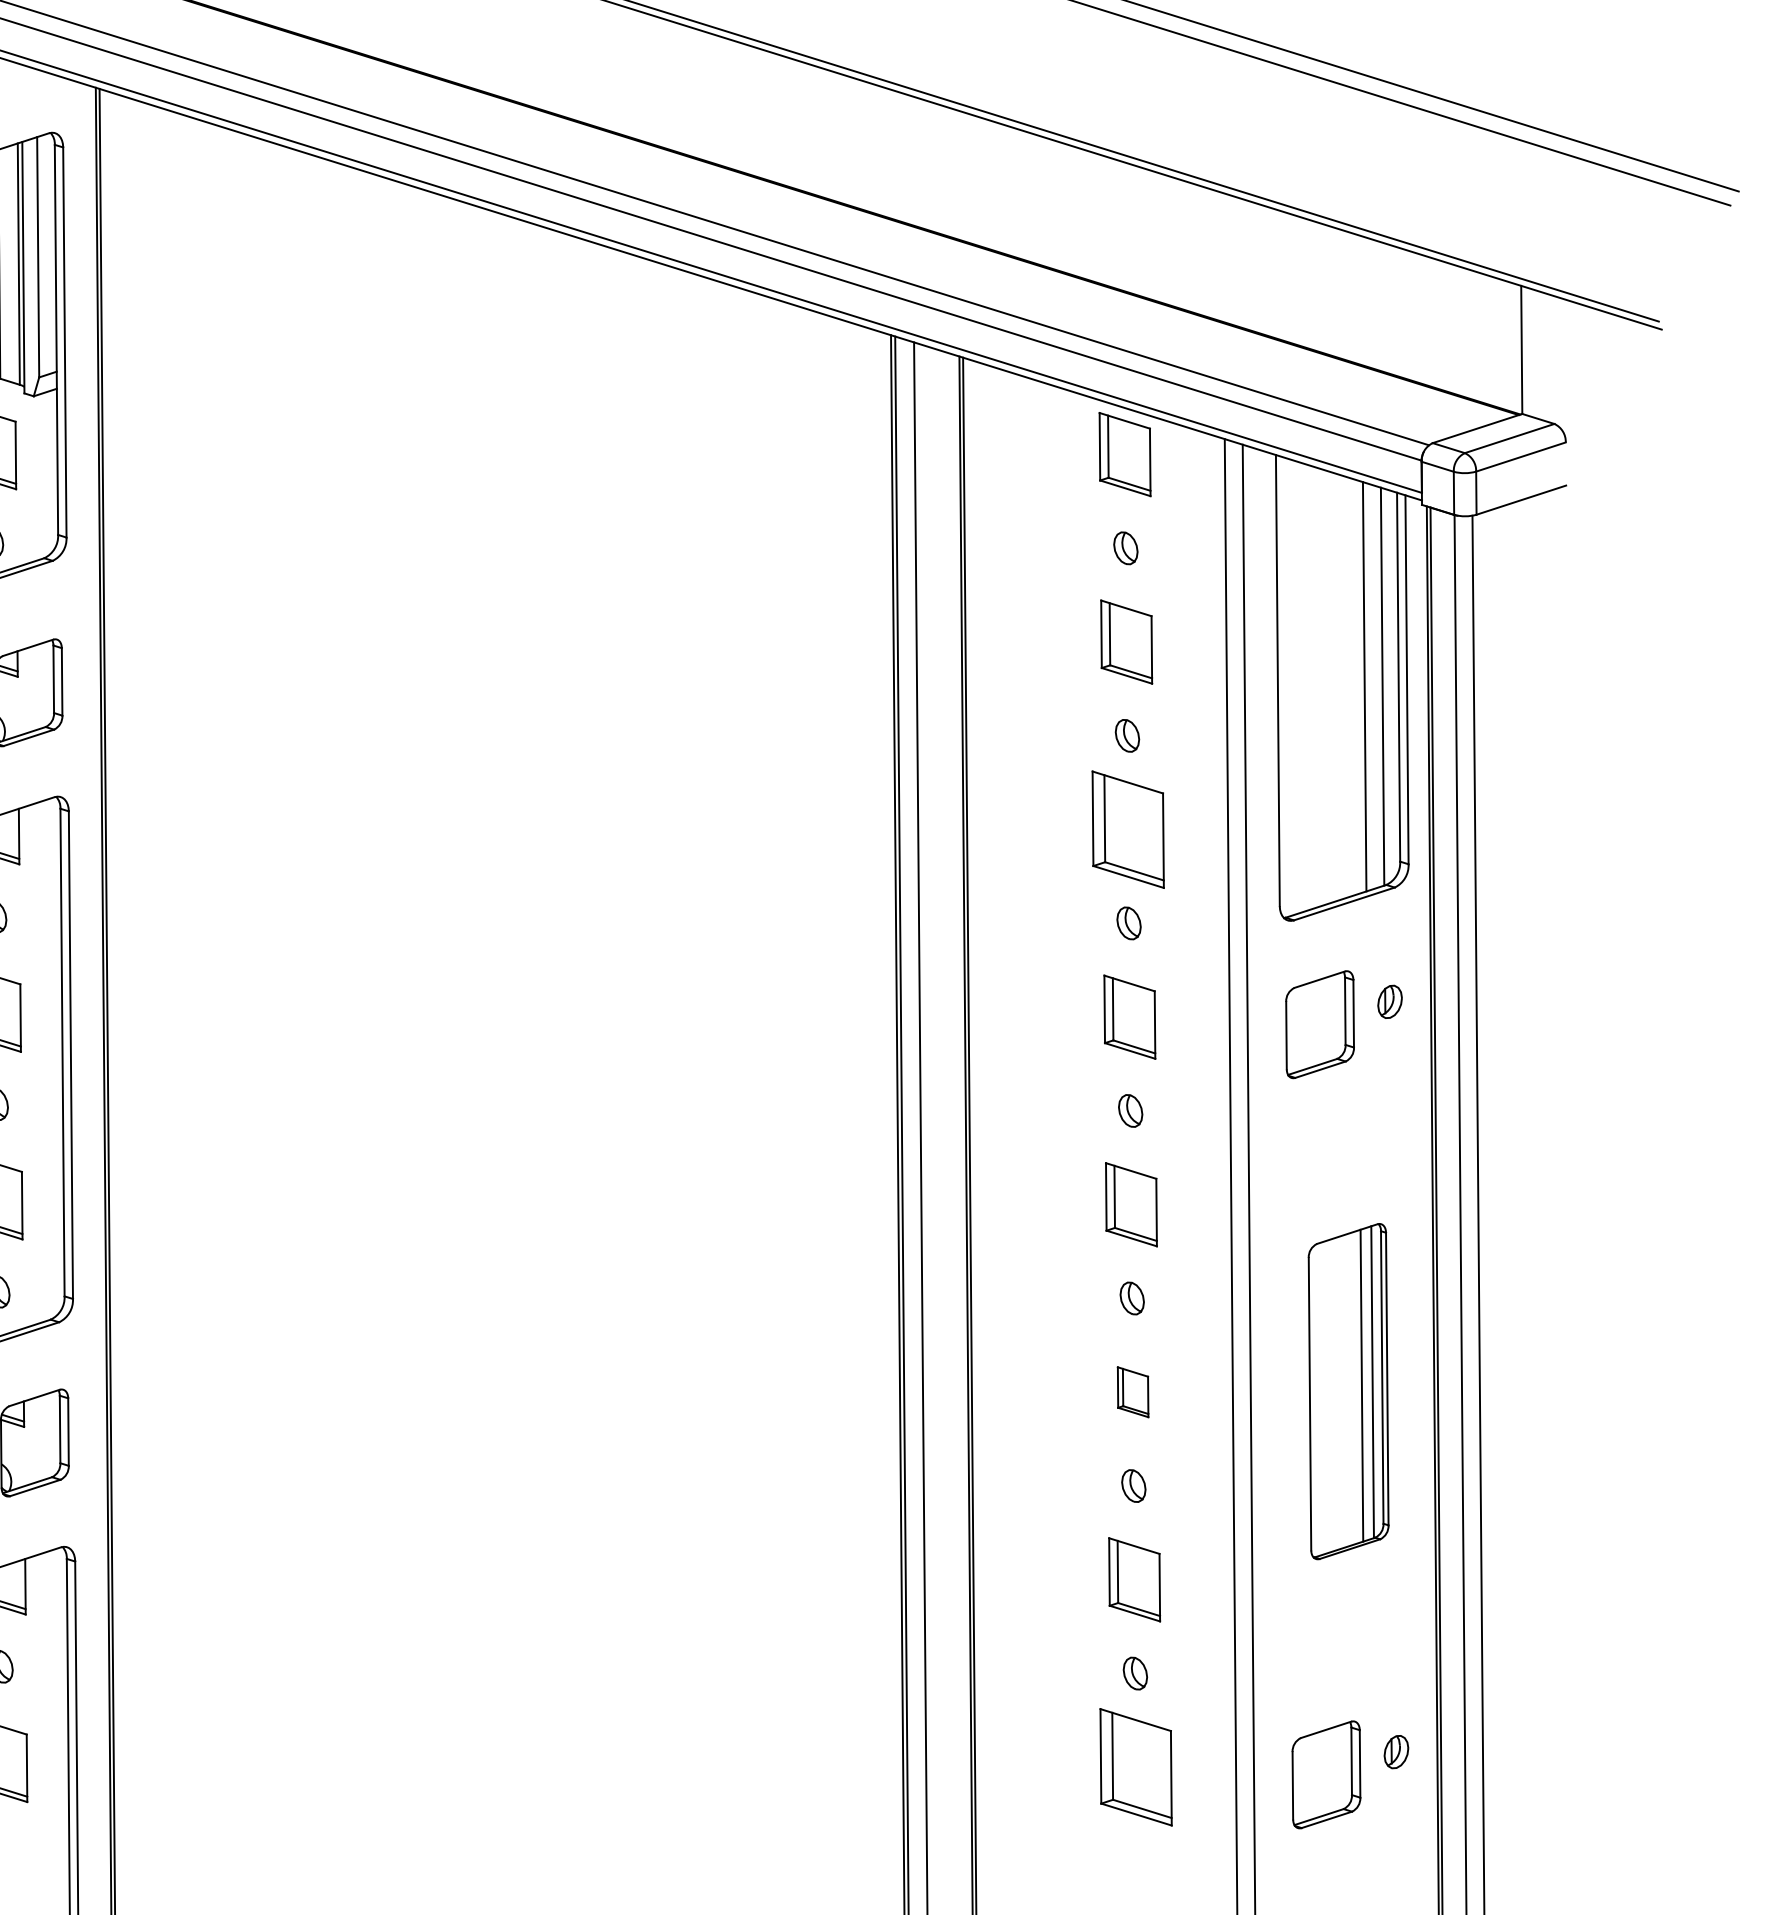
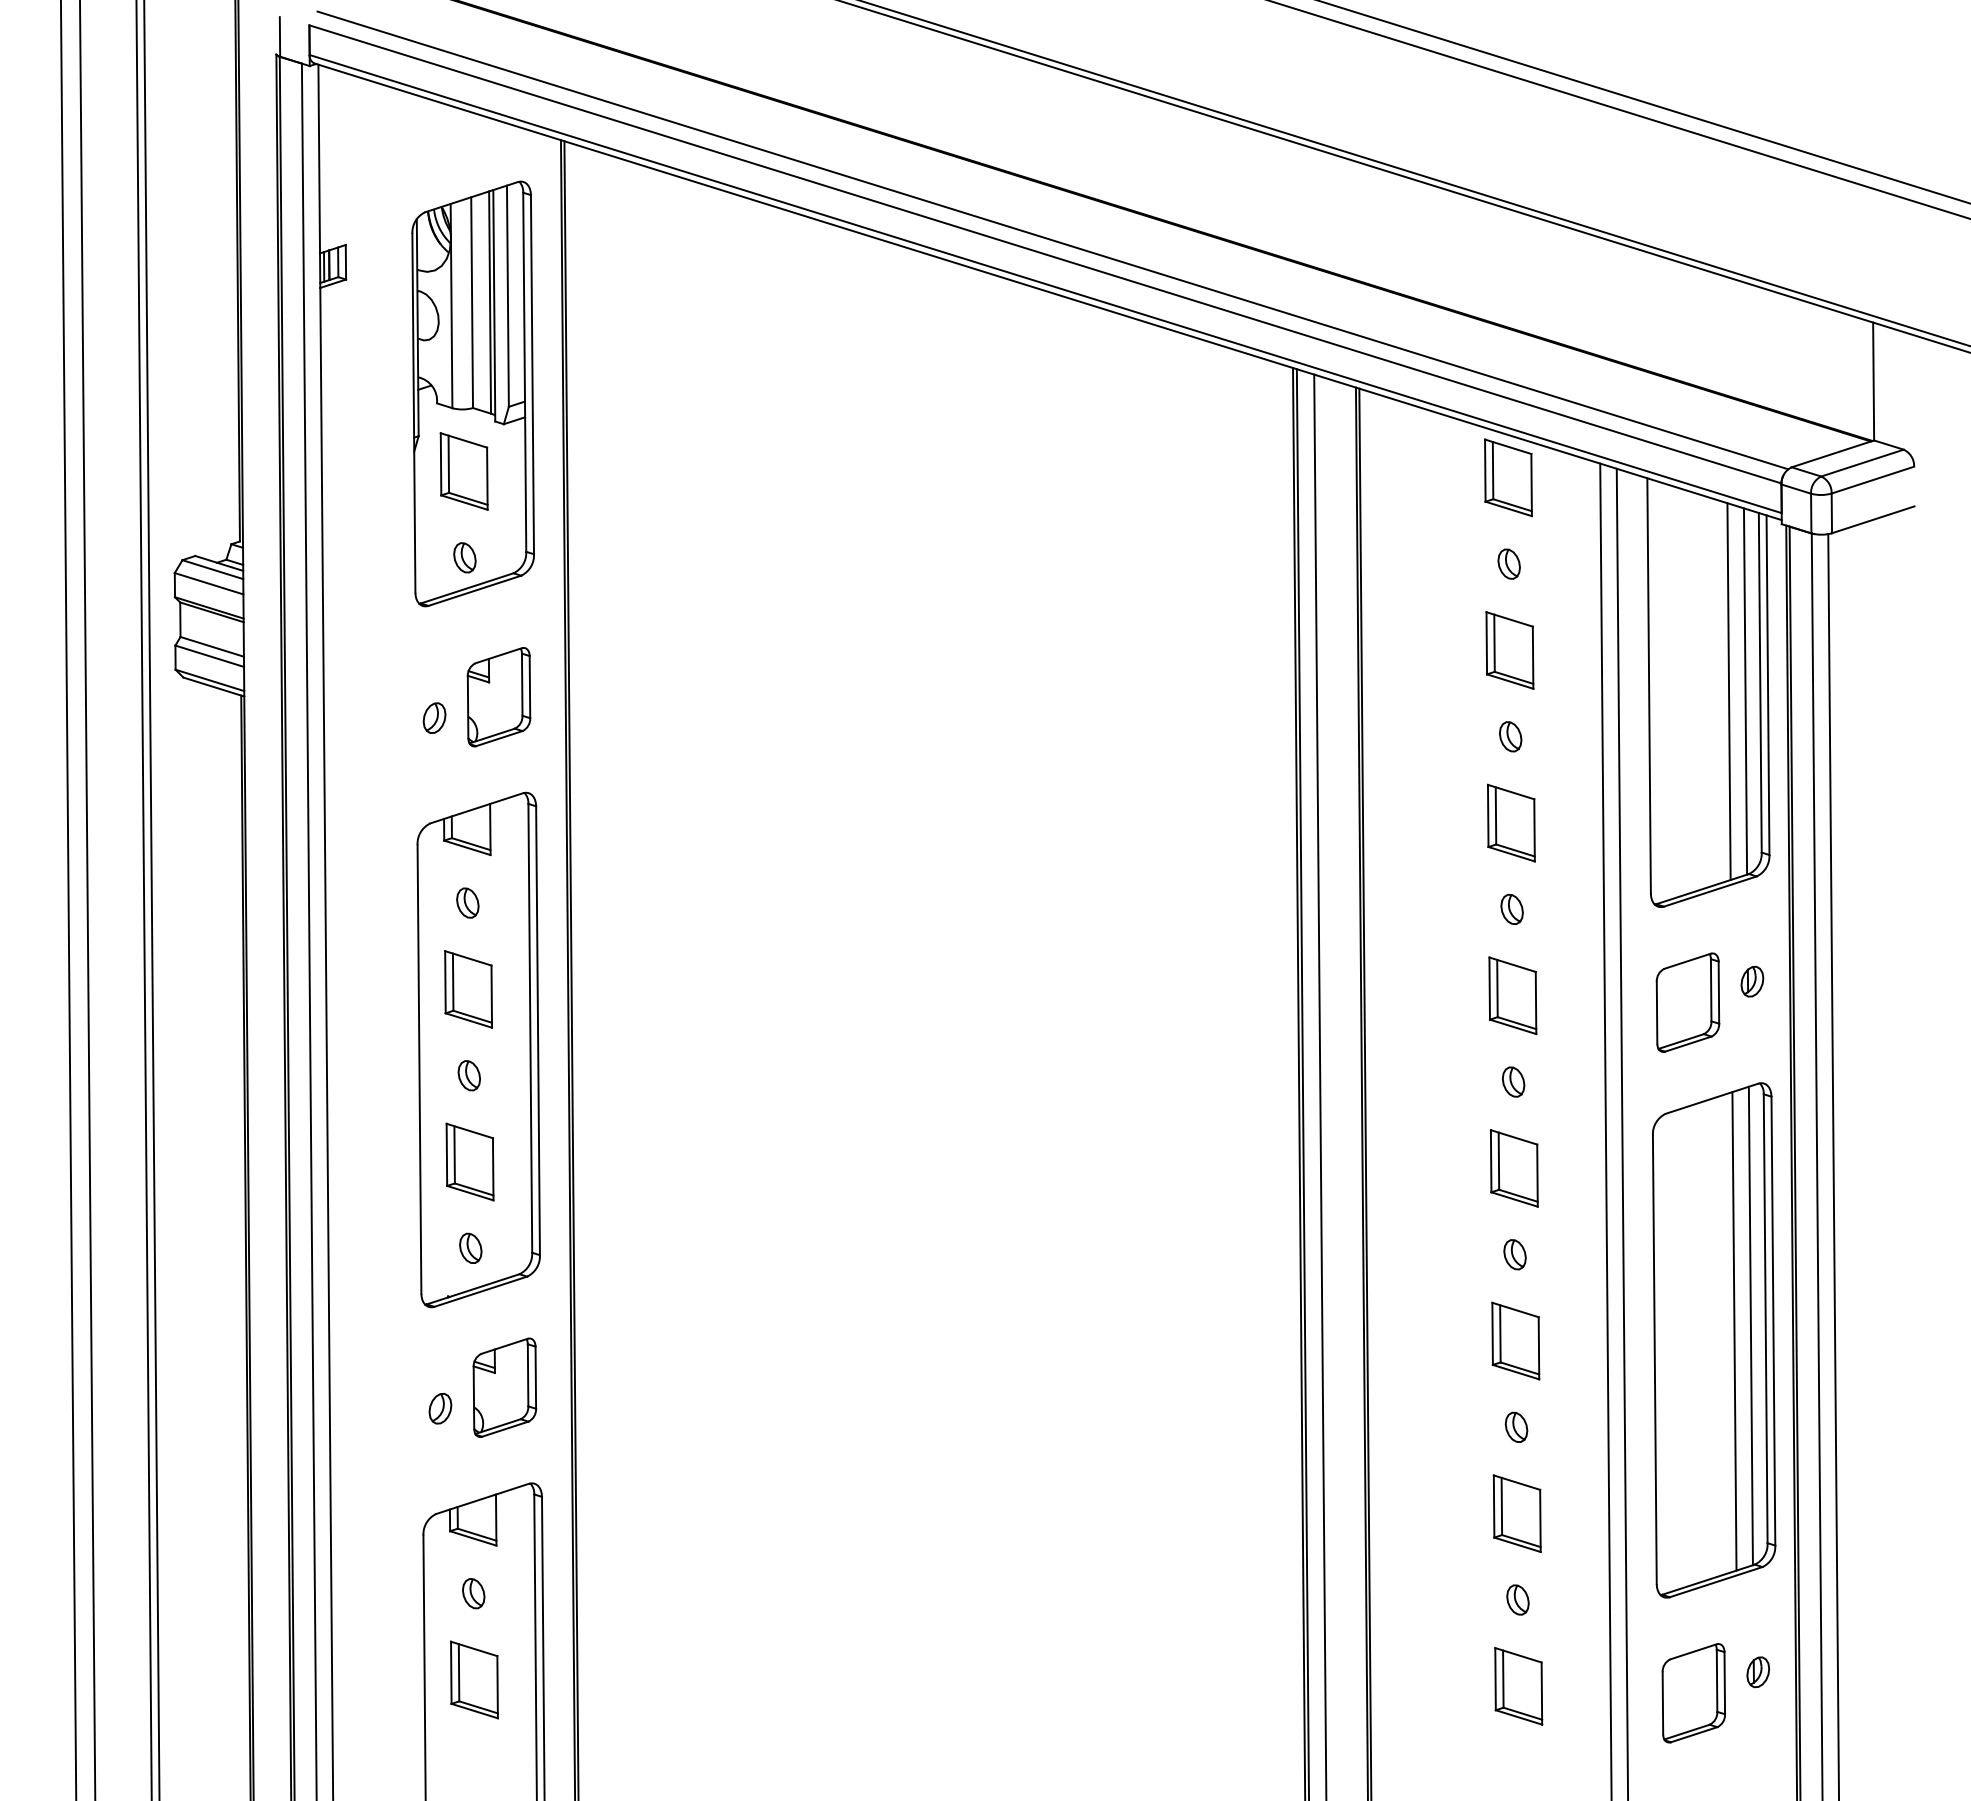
part: (1128, 828) -> (1511, 822), size x0.71
part: (1132, 1391) -> (1515, 1340), size x1.67
part: (1348, 1391) -> (1714, 1340), size x1.67
part: (1135, 1767) -> (1518, 1686), size x0.71

